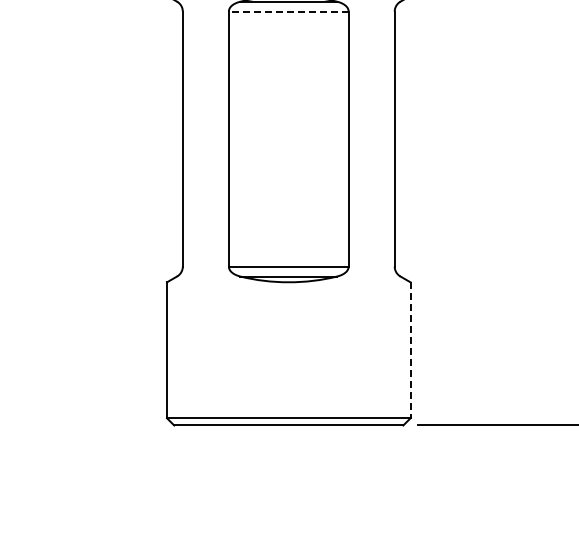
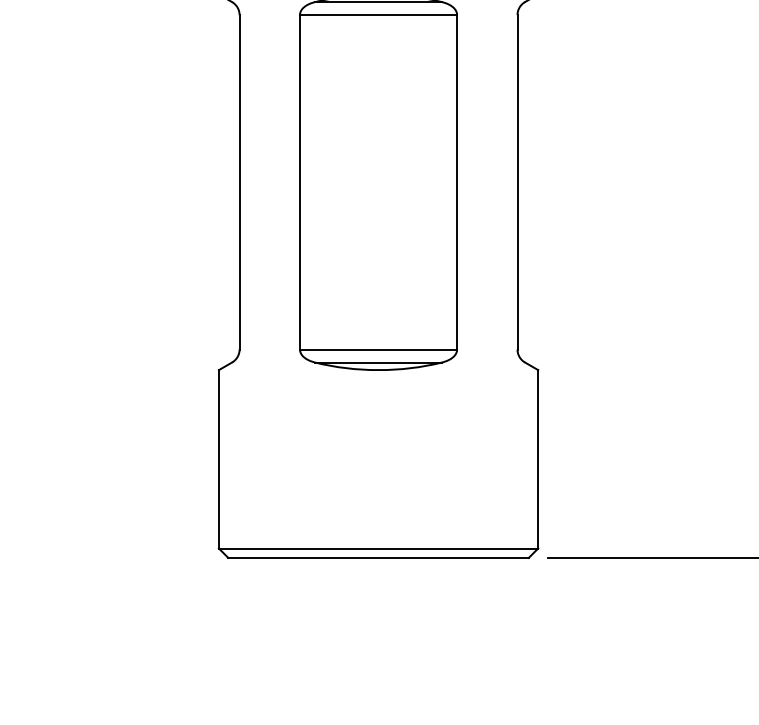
line: (288, 11) -> (378, 14), dashed -> solid
line: (410, 350) -> (538, 459), dashed -> solid

